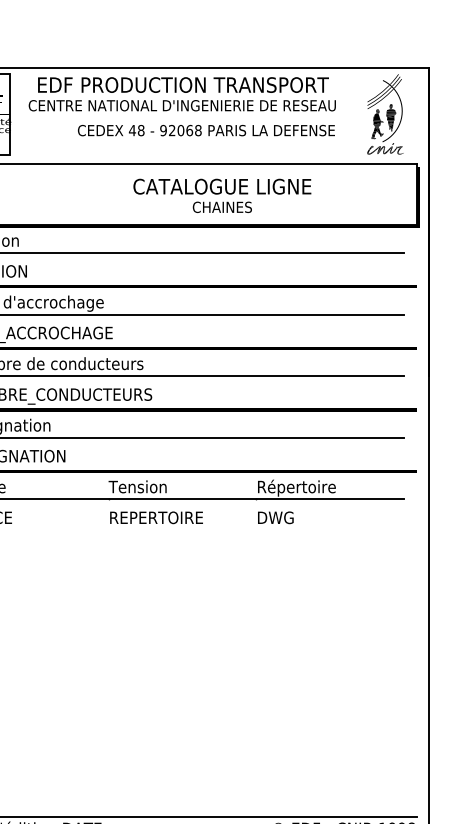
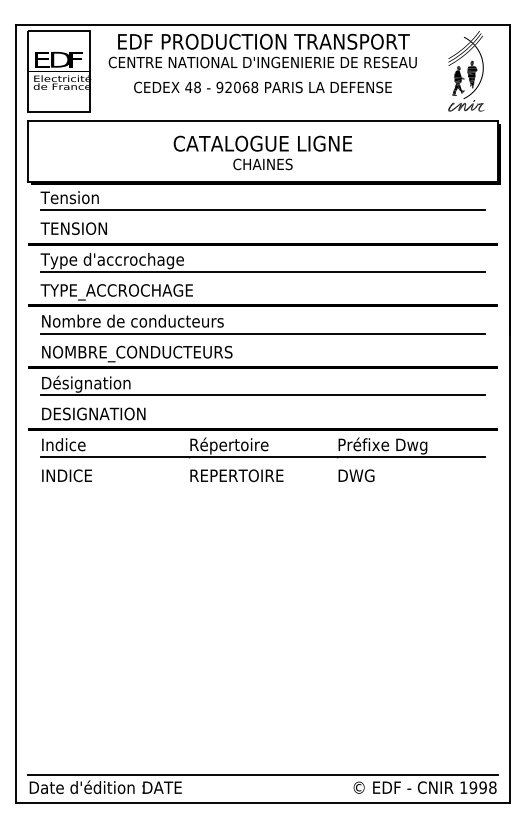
text: (205, 130) -> (262, 87), moved
text: (221, 195) -> (262, 152), moved
text: (148, 487) -> (228, 445), Tension -> Répertoire
text: (302, 487) -> (383, 445), Répertoire -> Préfixe Dwg

